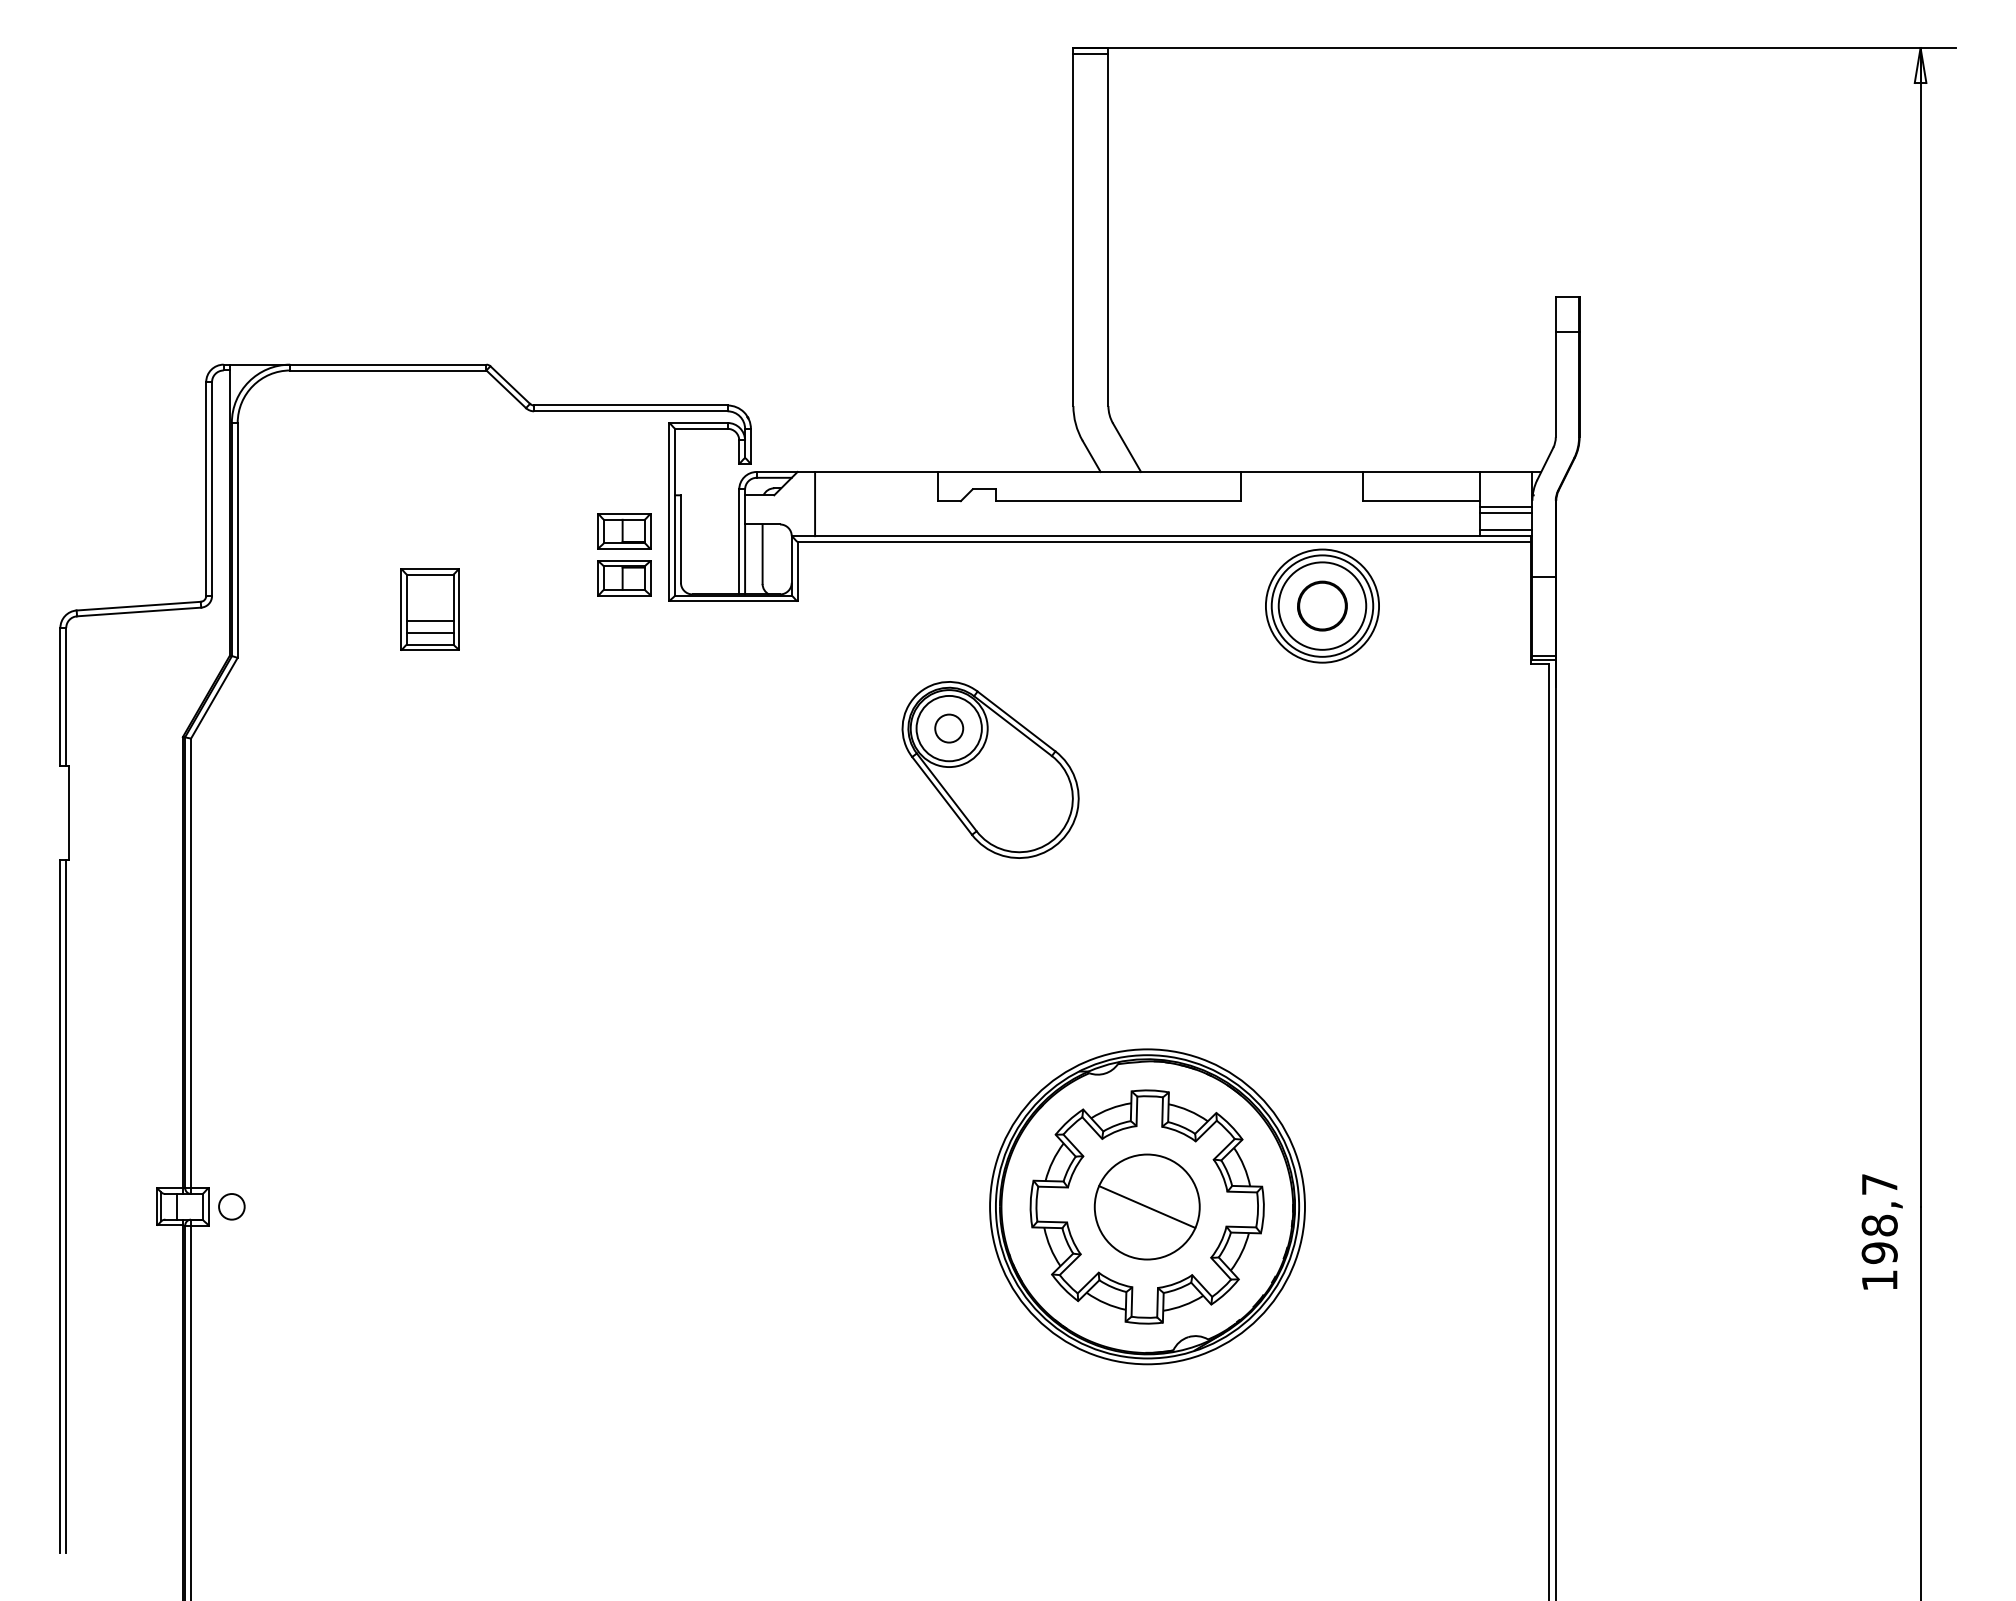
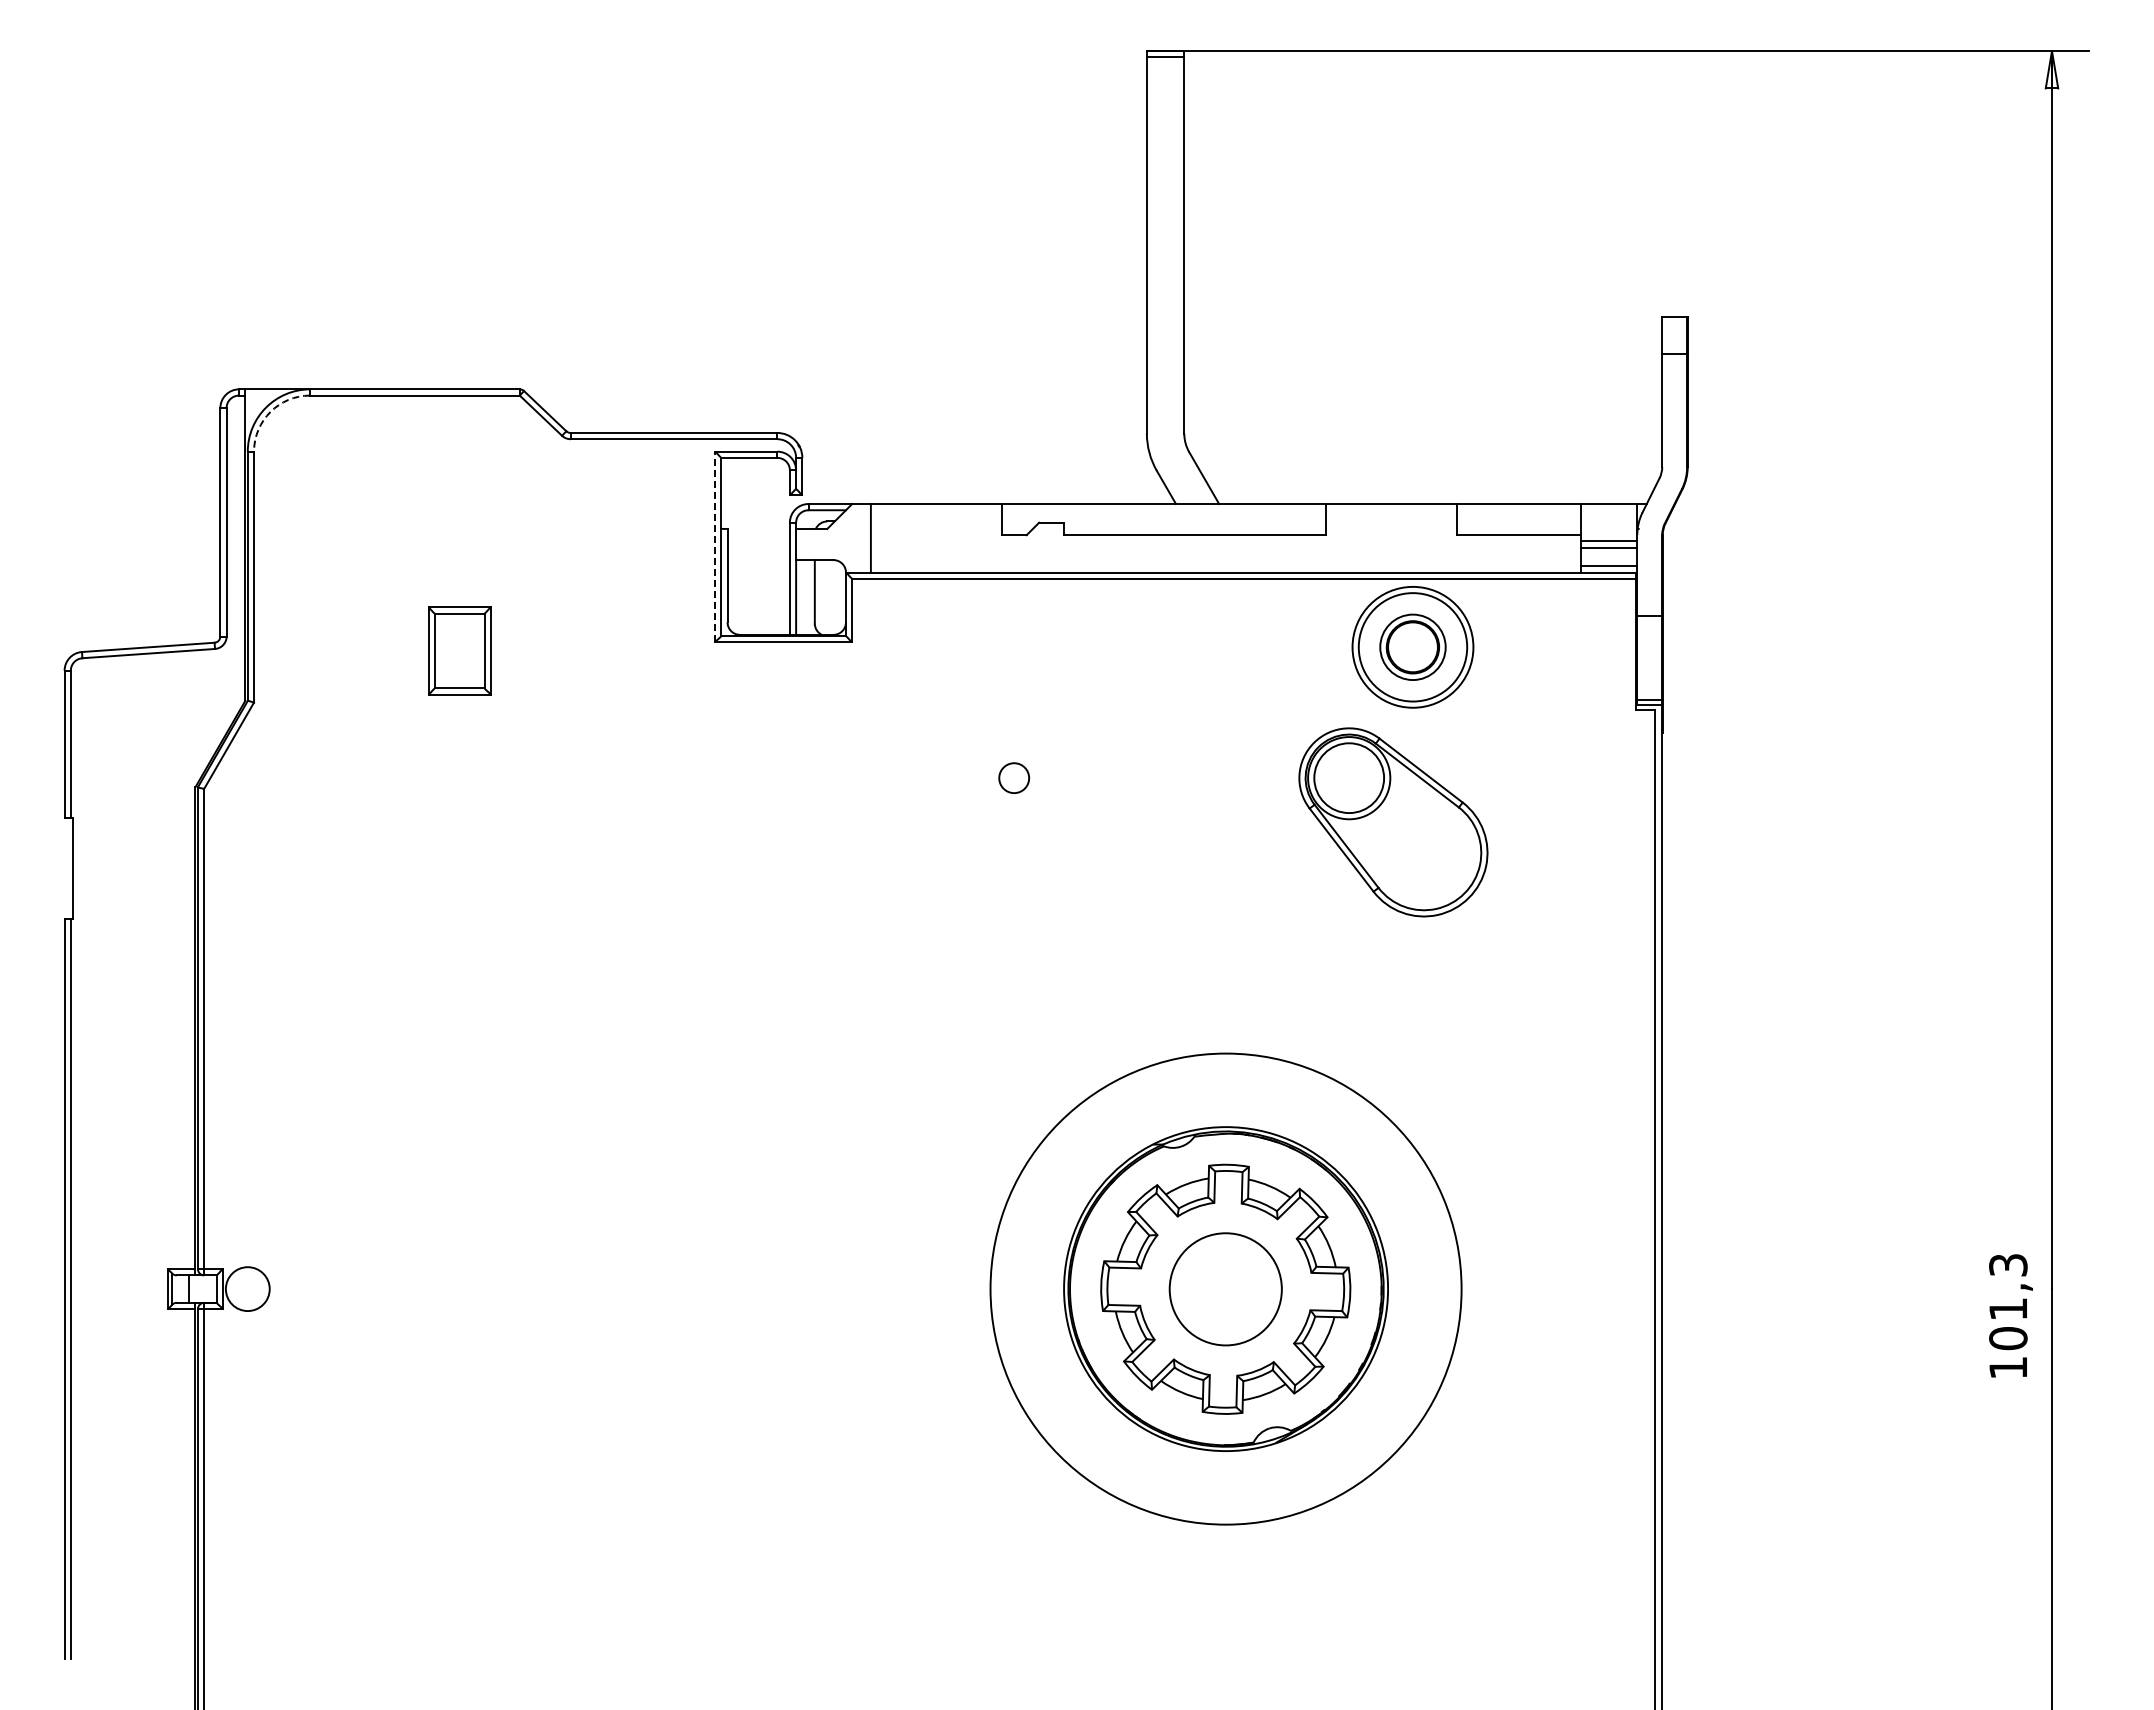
arc: (253, 386) -> (270, 412), solid -> dashed
line: (669, 511) -> (715, 546), solid -> dashed
part: (623, 531) -> (666, 567), removed
part: (623, 578) -> (666, 617), removed
circle: (1322, 606) -> (1412, 647), size x0.7
line: (430, 621) -> (459, 663), removed
line: (430, 633) -> (459, 676), removed
part: (990, 770) -> (1393, 822), moved
circle: (231, 1206) -> (247, 1288), size x1.6
circle: (1146, 1206) -> (1225, 1288), size x1.4
line: (1146, 1206) -> (1225, 1288), removed
text: (1879, 1219) -> (2008, 1302), 198,7 -> 101,3

